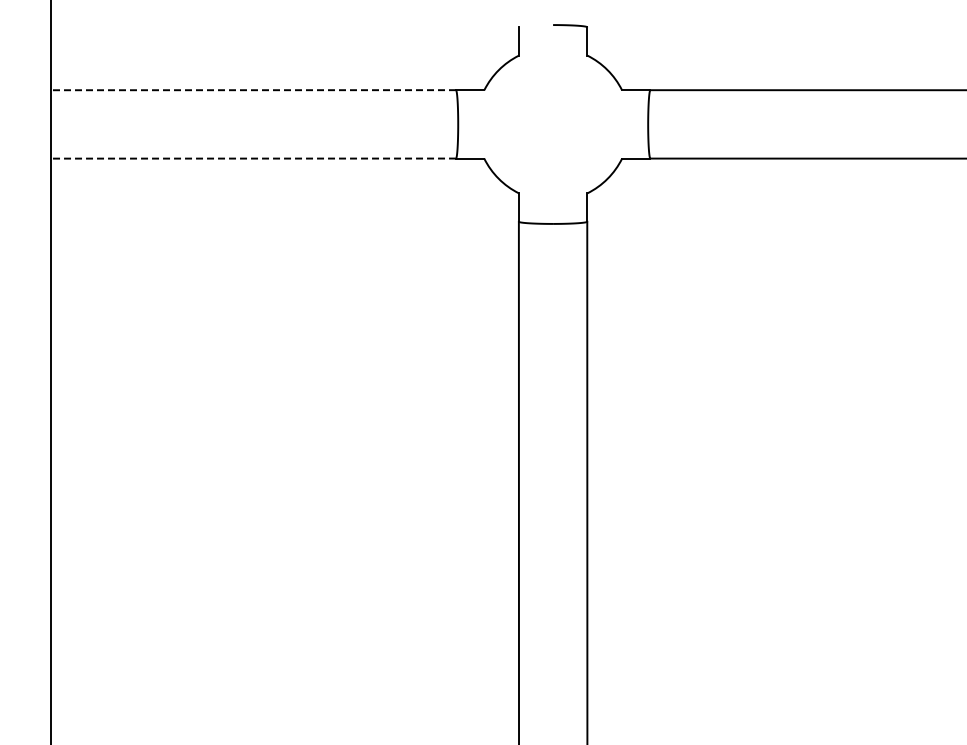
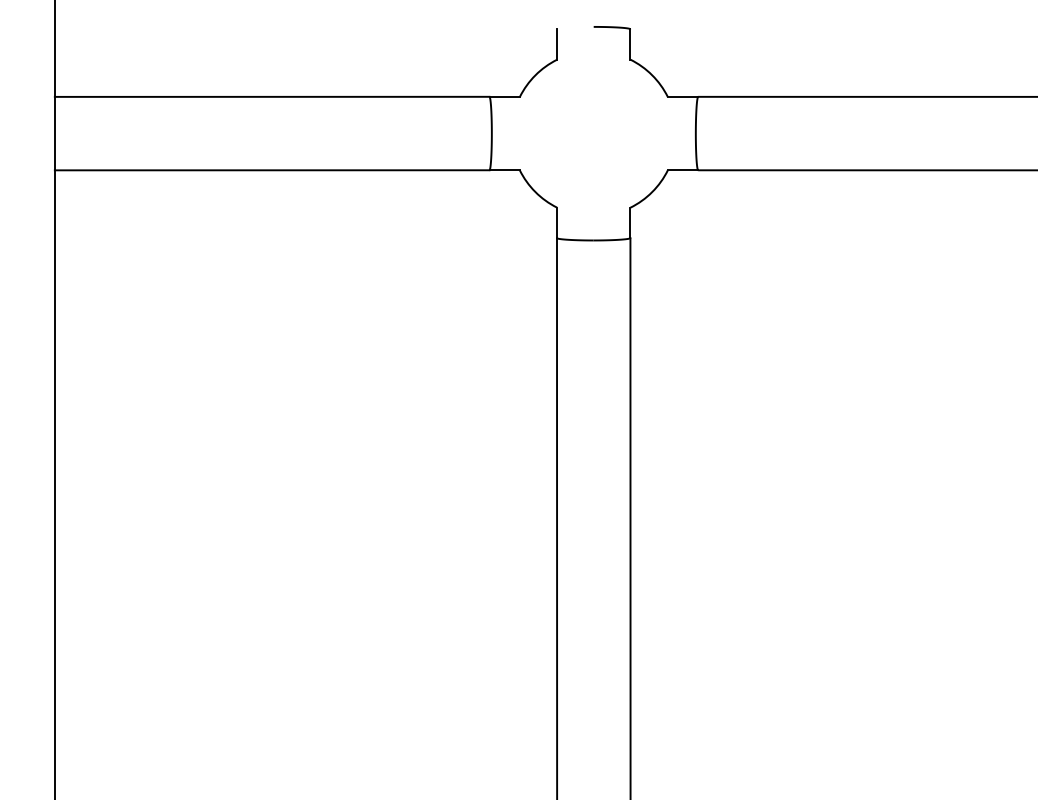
line: (253, 90) -> (272, 97), dashed -> solid
line: (253, 158) -> (272, 170), dashed -> solid

